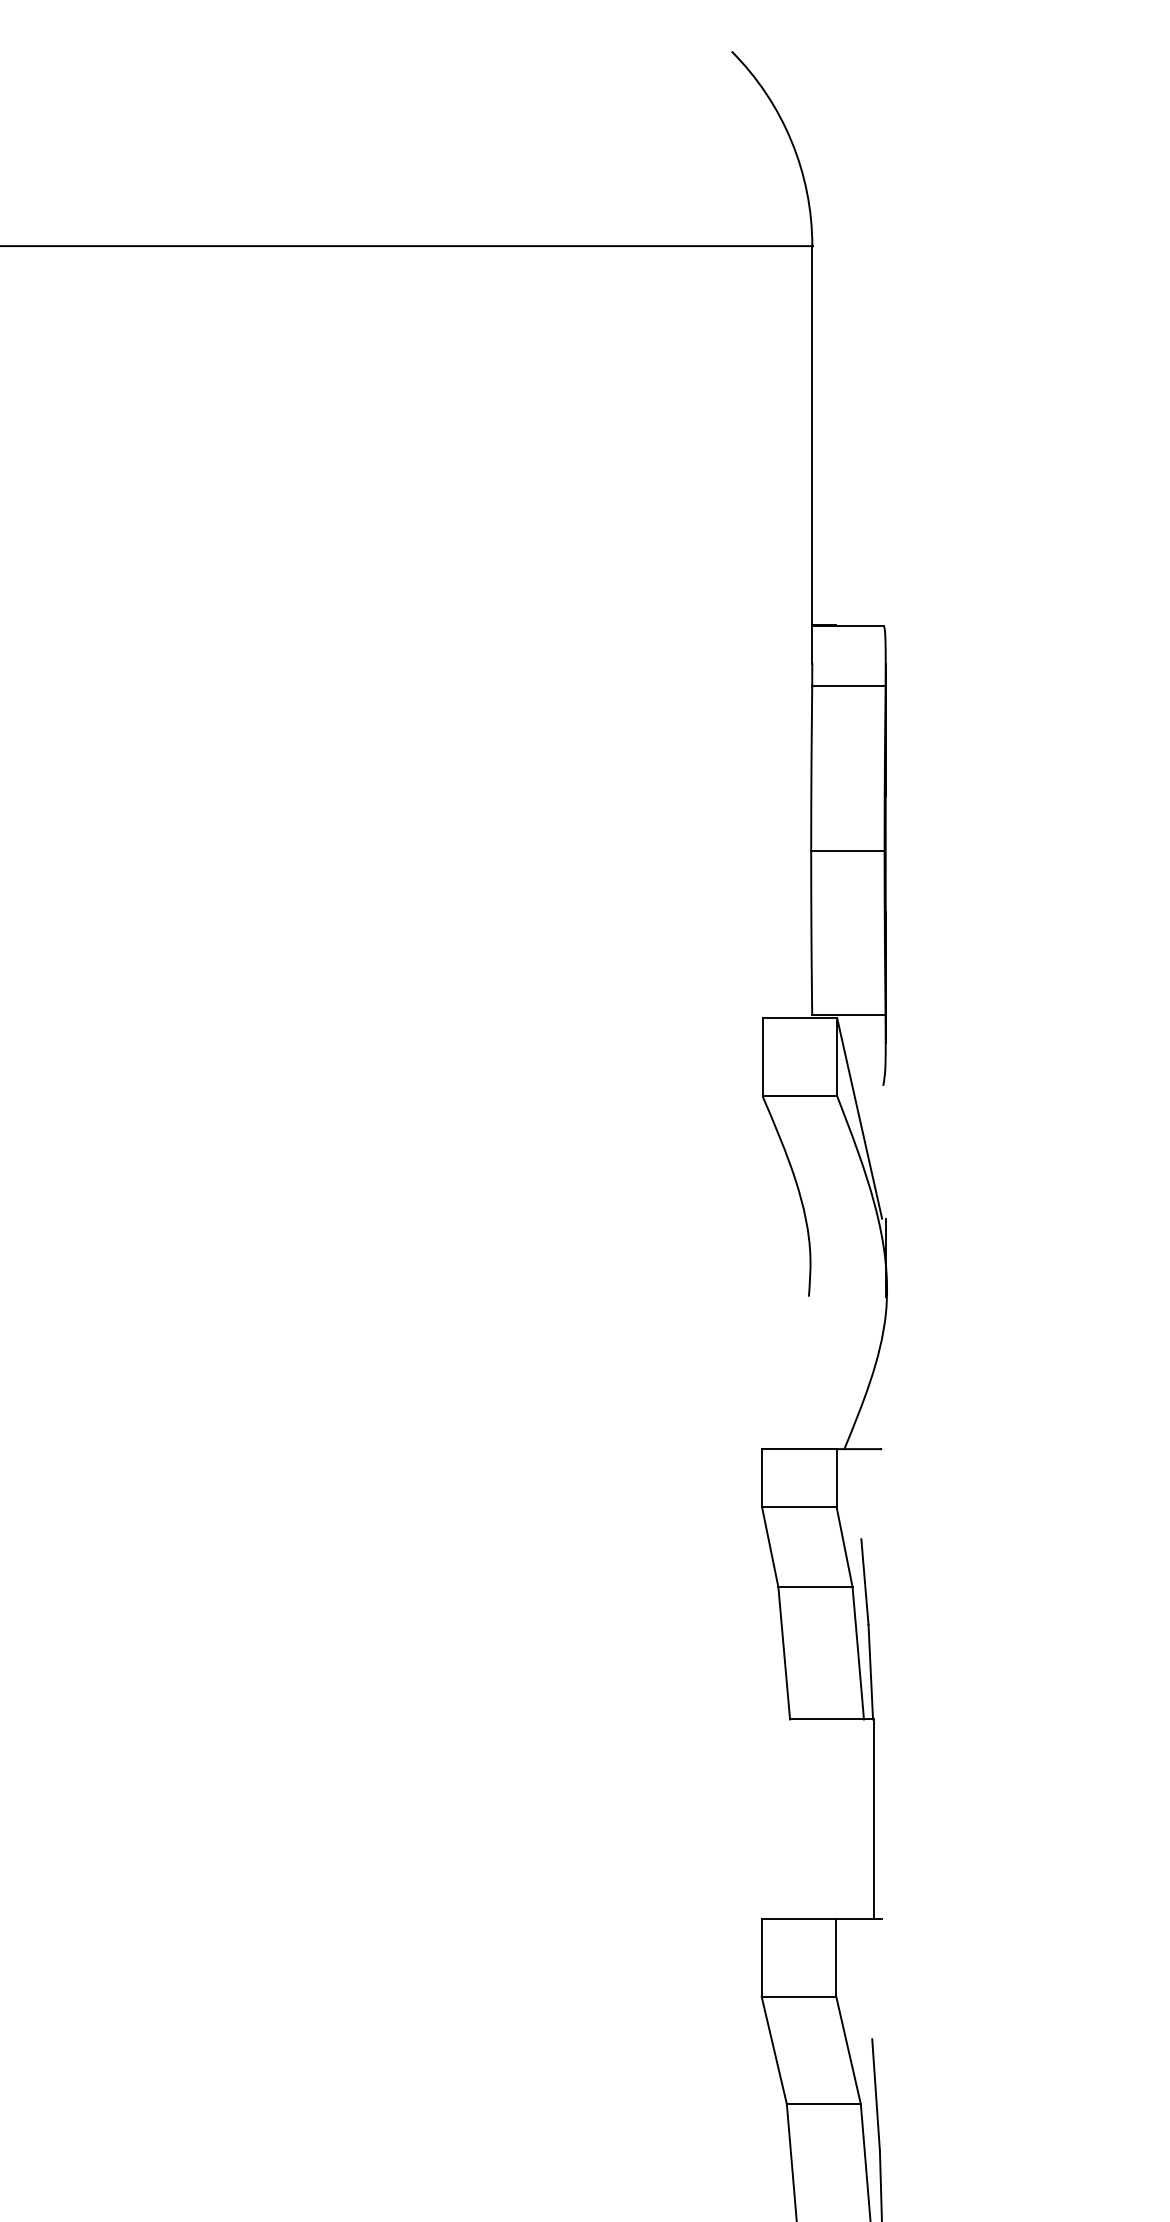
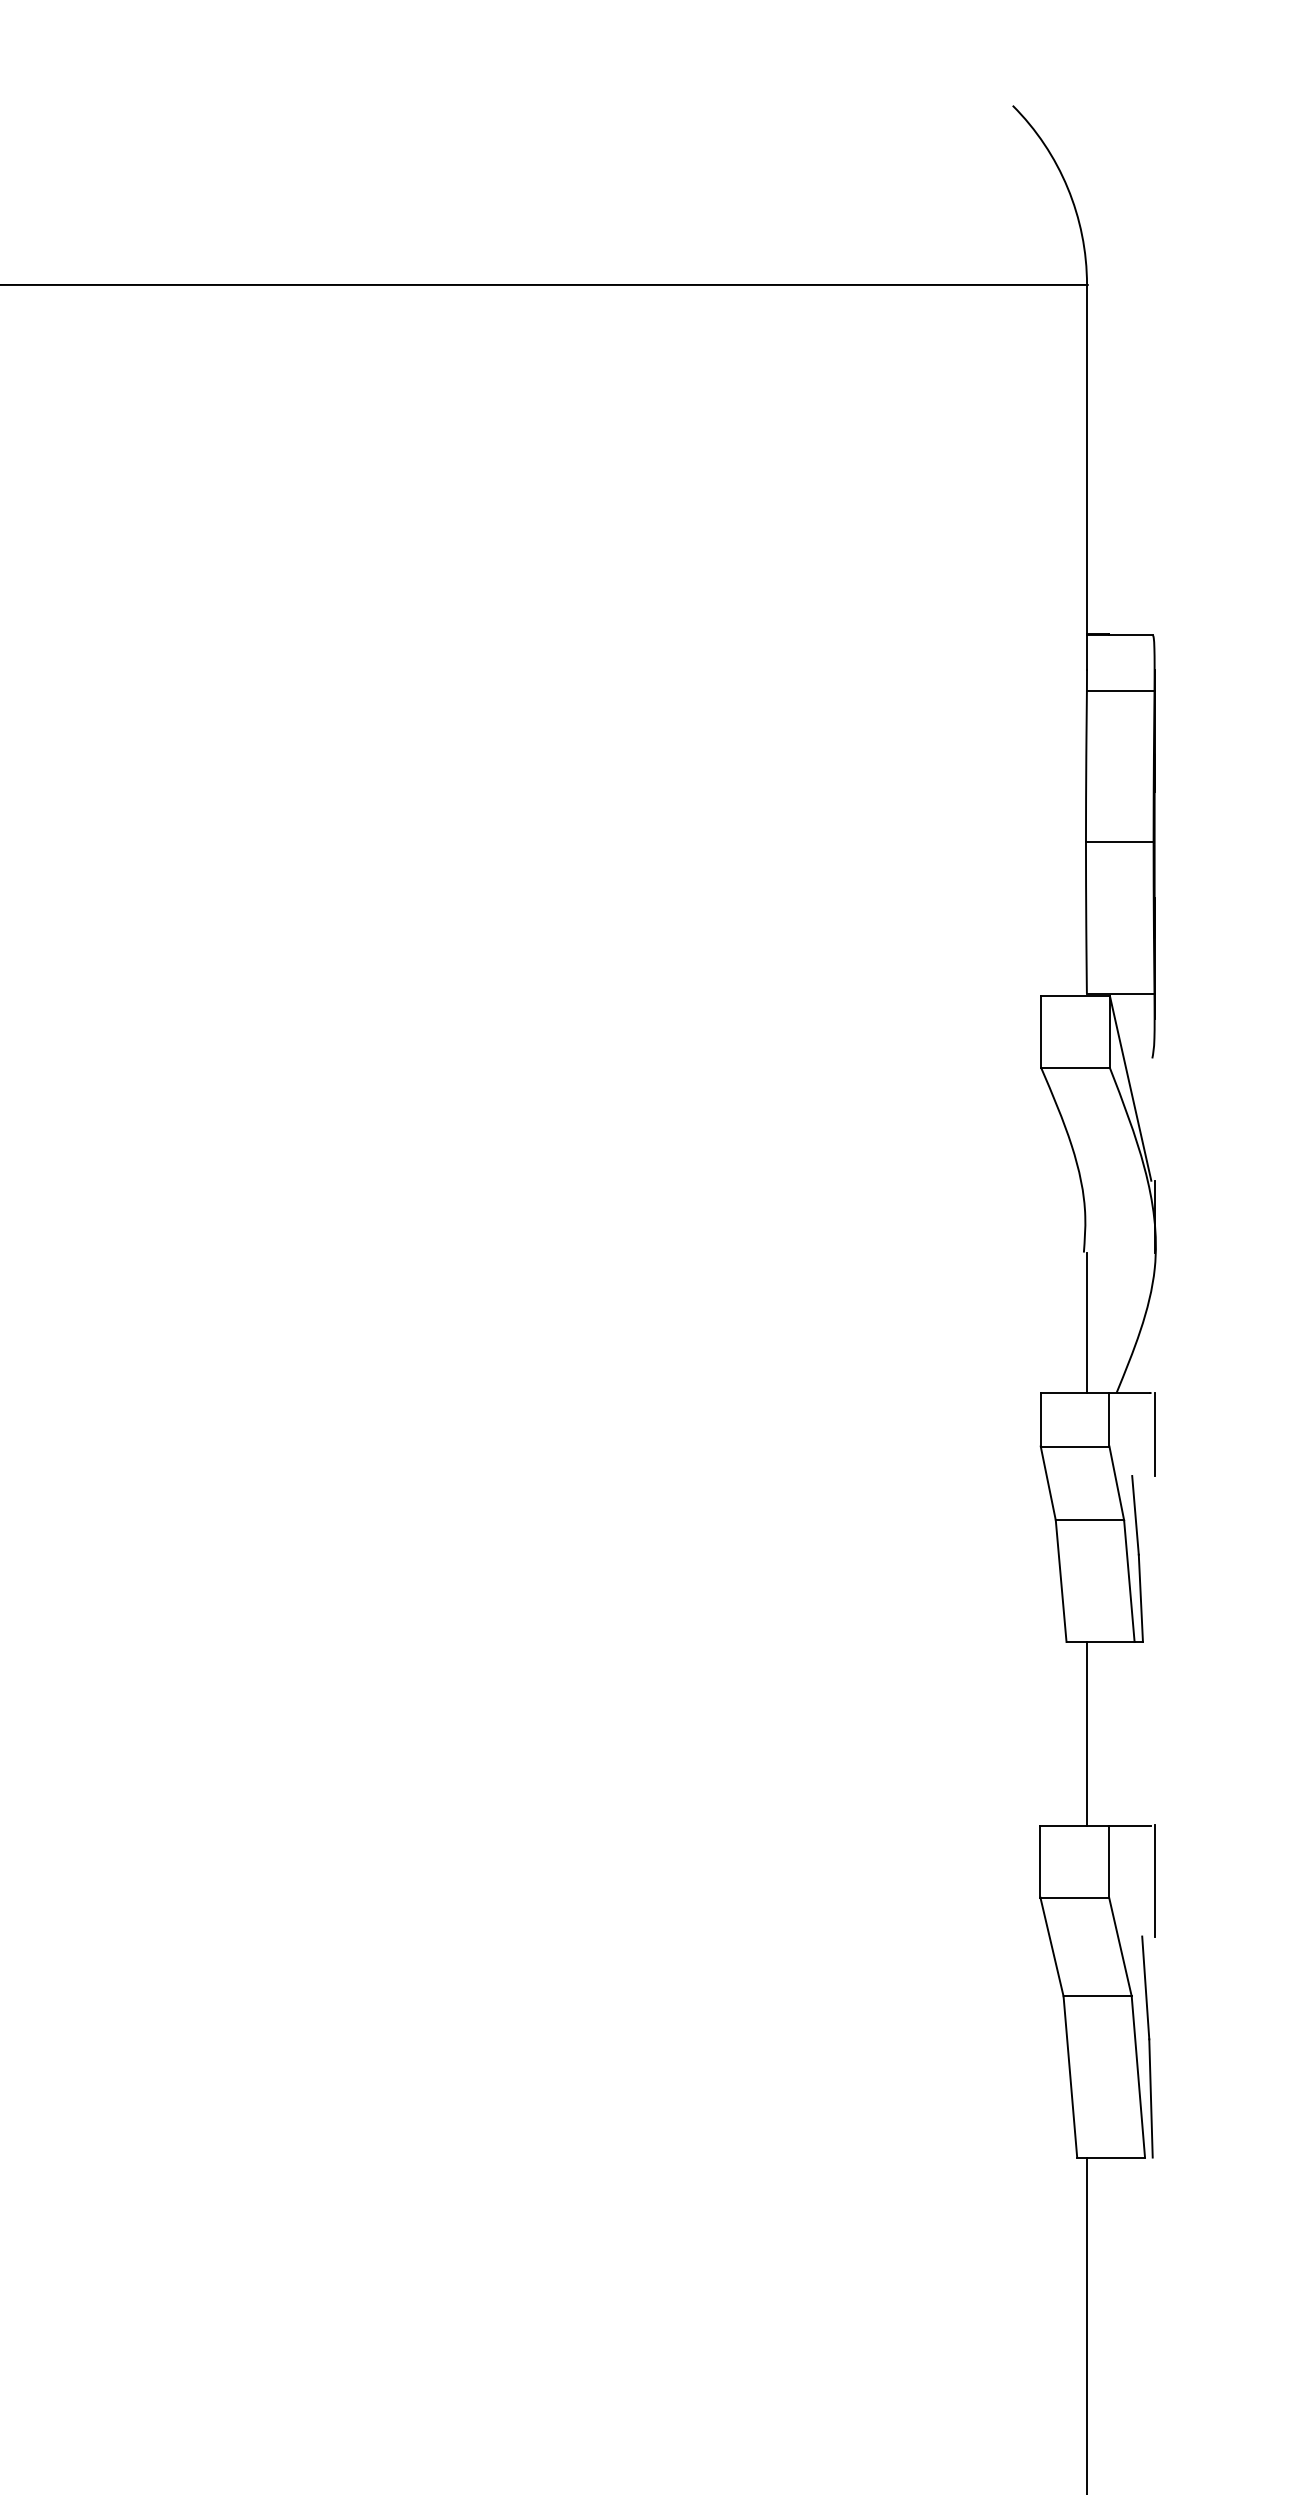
line: (812, 1372) -> (1087, 1322), added
line: (885, 1494) -> (1154, 1434), added
line: (874, 1818) -> (1087, 1733), moved
line: (885, 1978) -> (1154, 1880), added

